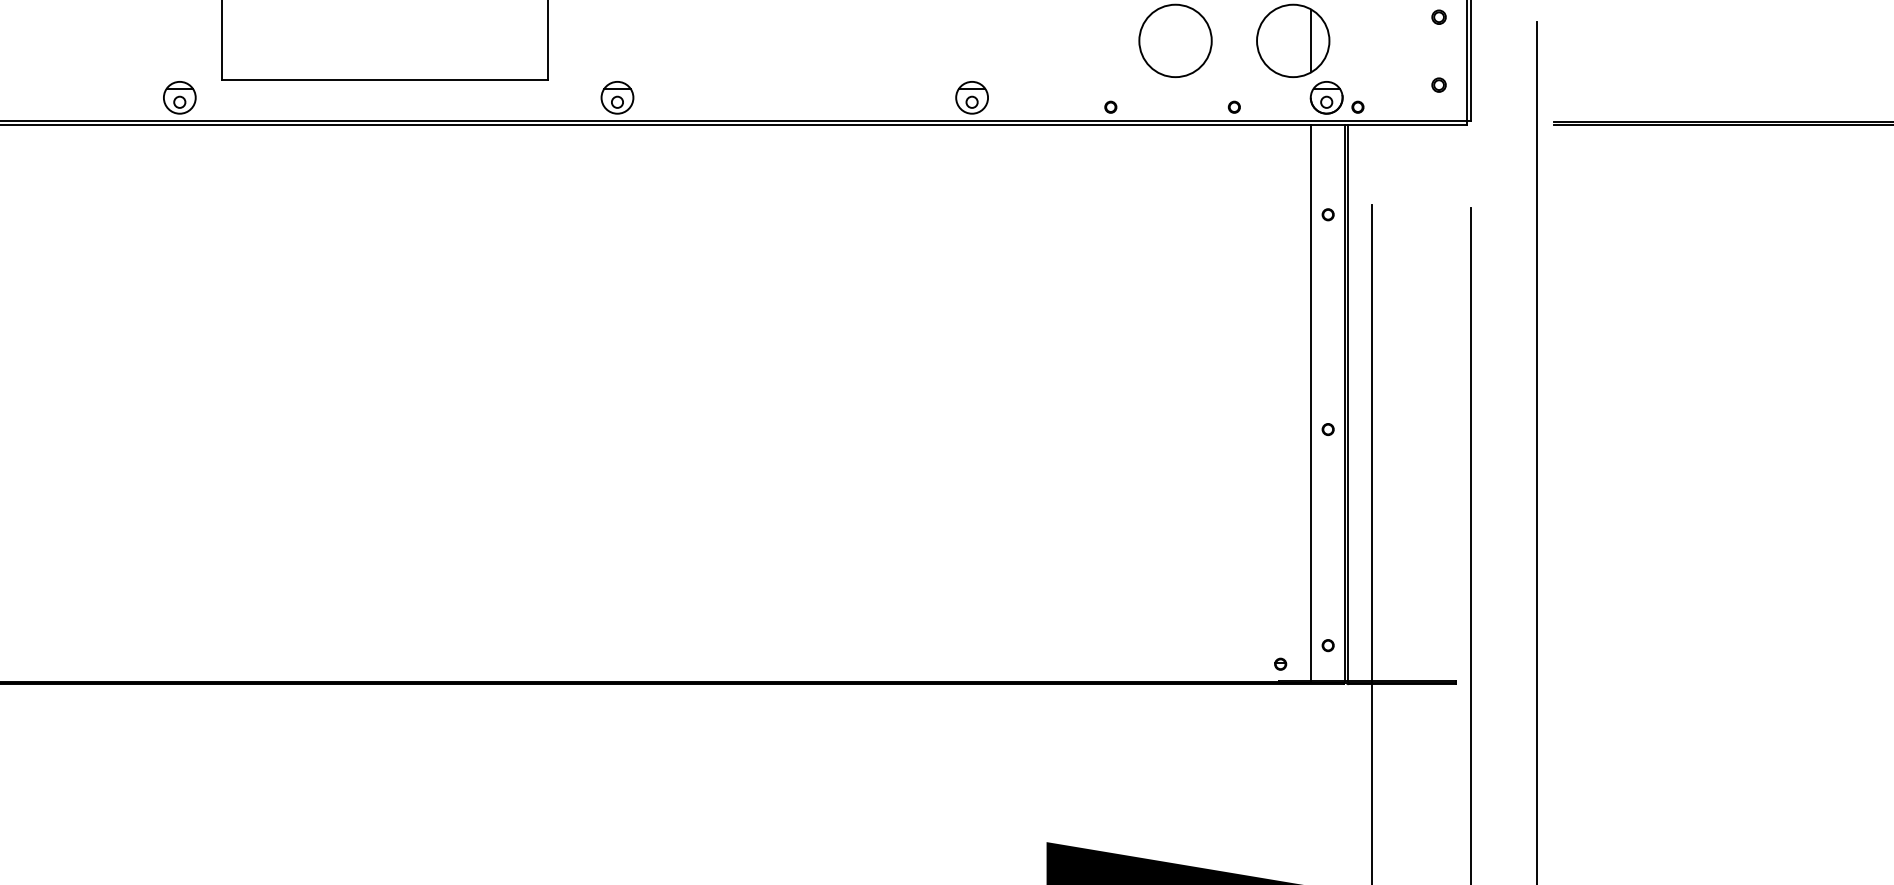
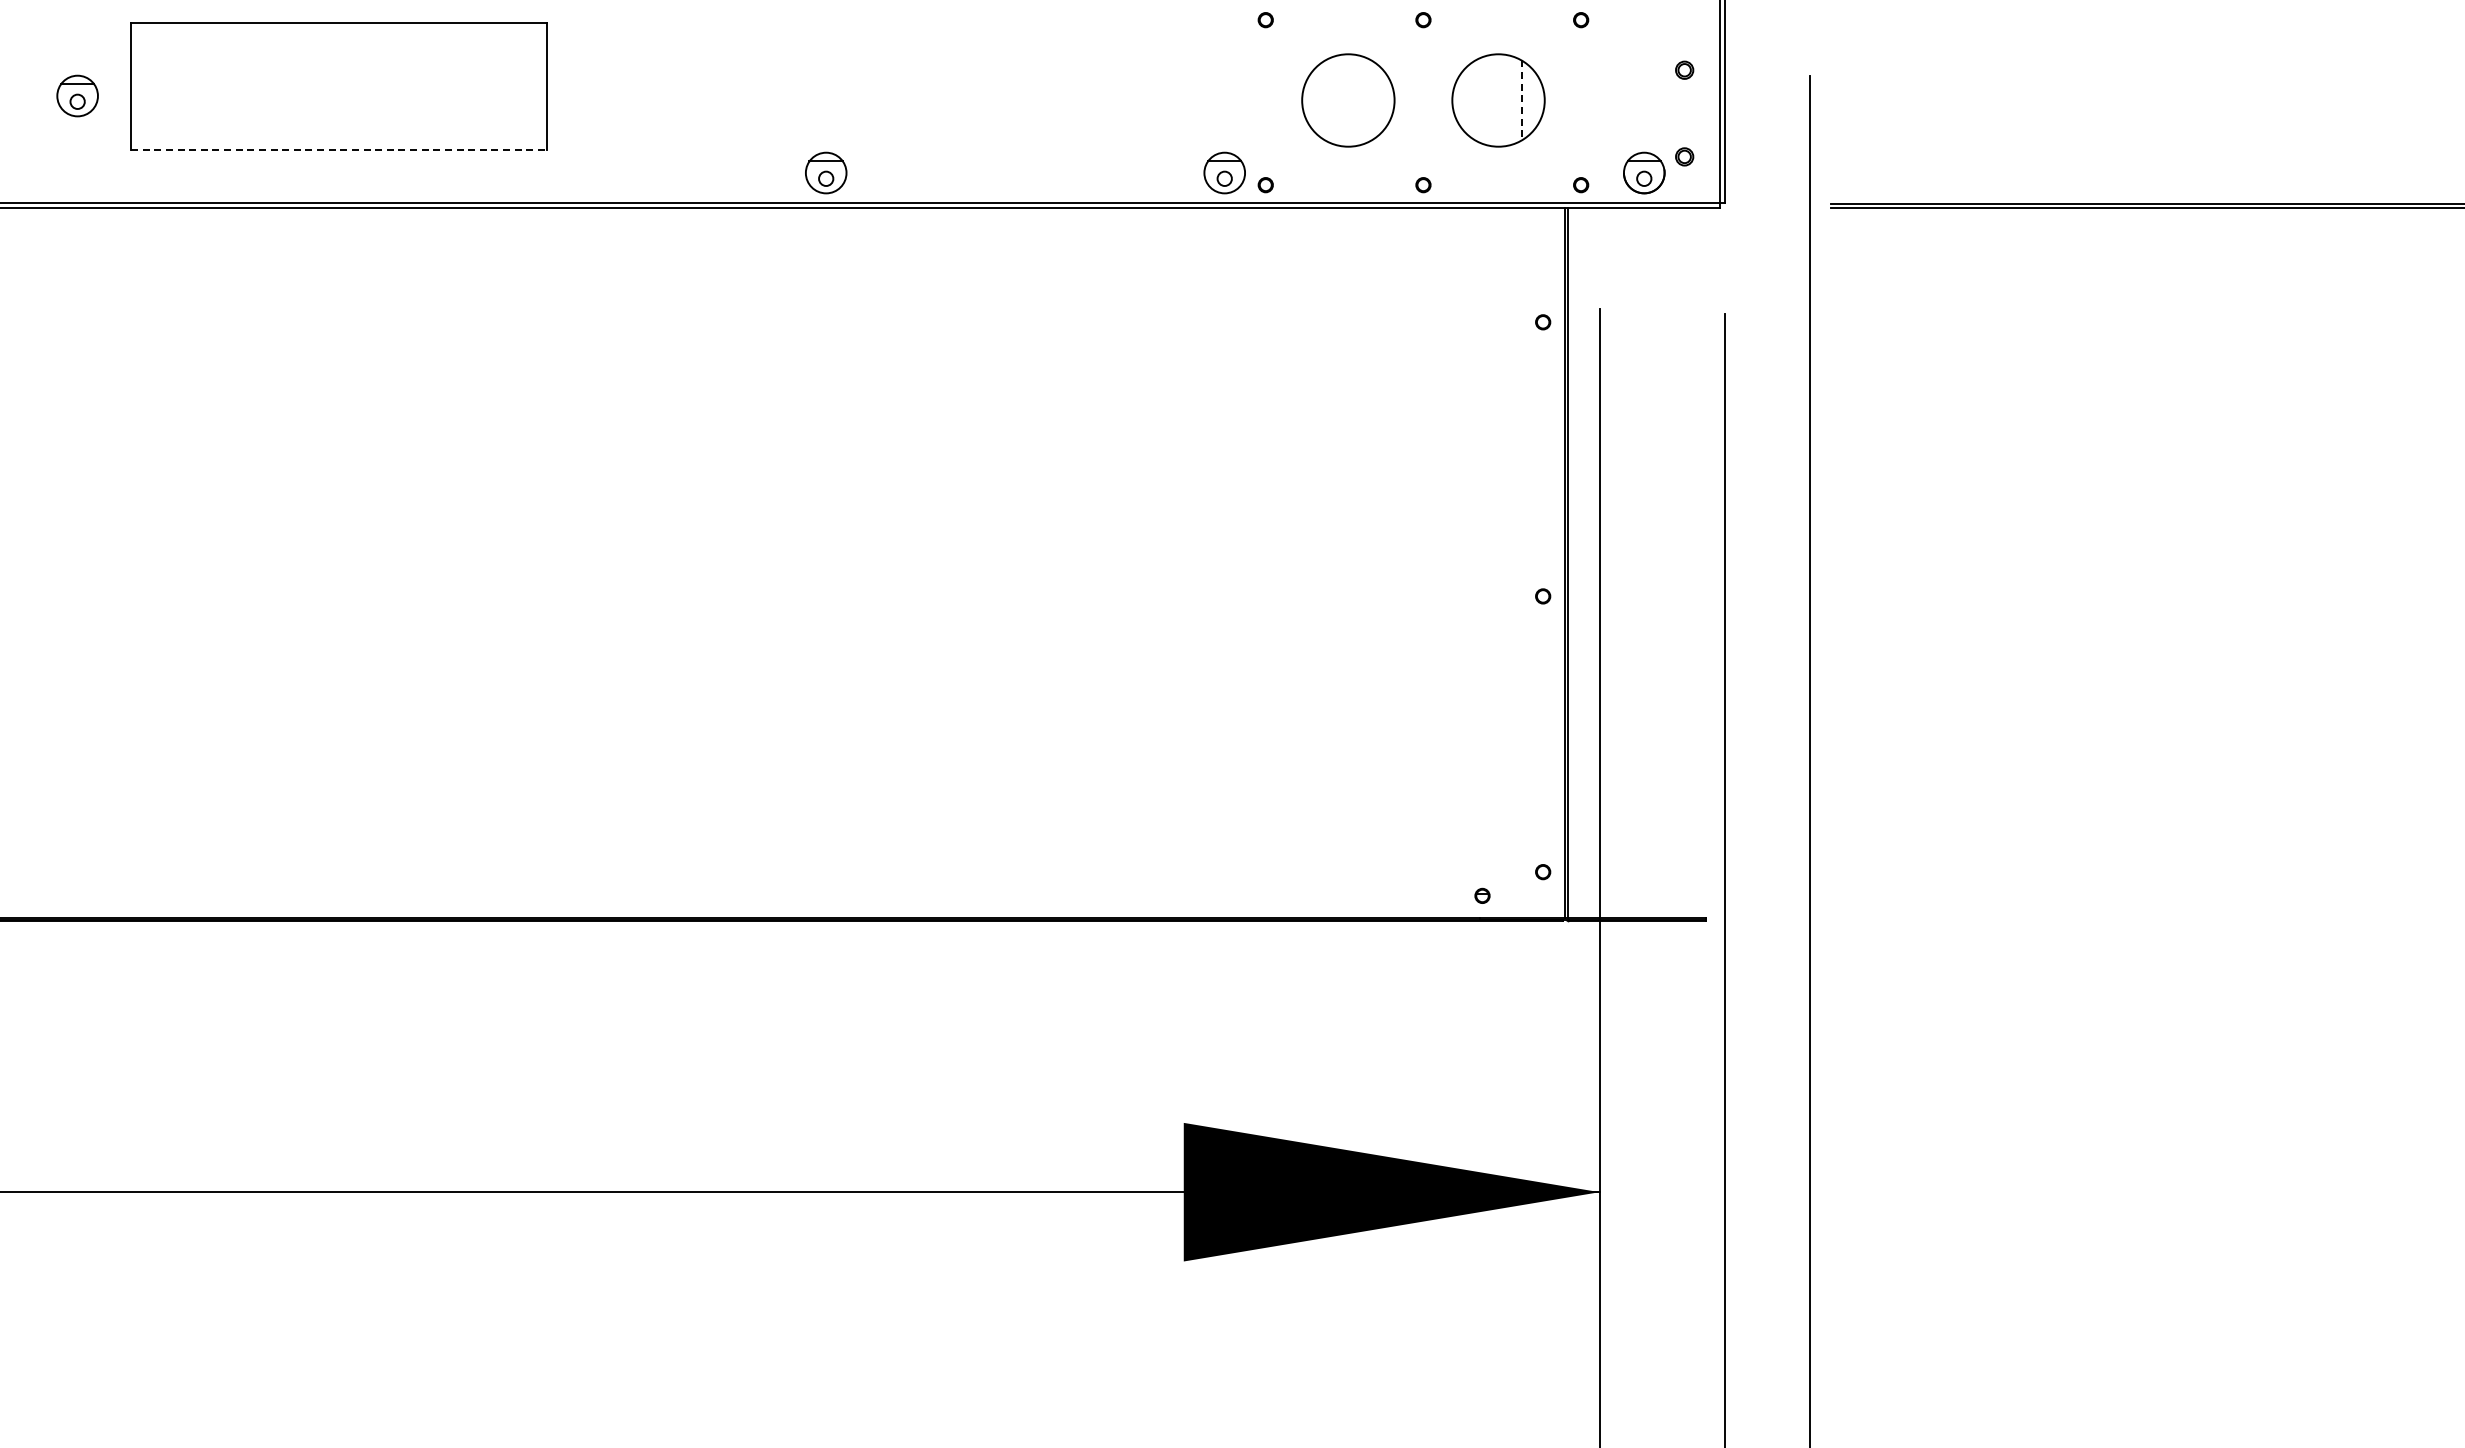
line: (1311, 41) -> (1521, 101), solid -> dashed
line: (385, 80) -> (339, 150), solid -> dashed
part: (179, 97) -> (77, 95), moved
part: (617, 97) -> (826, 172), moved
part: (971, 97) -> (1224, 172), moved
part: (1326, 97) -> (1644, 172), moved
line: (1311, 402) -> (1521, 562), removed

